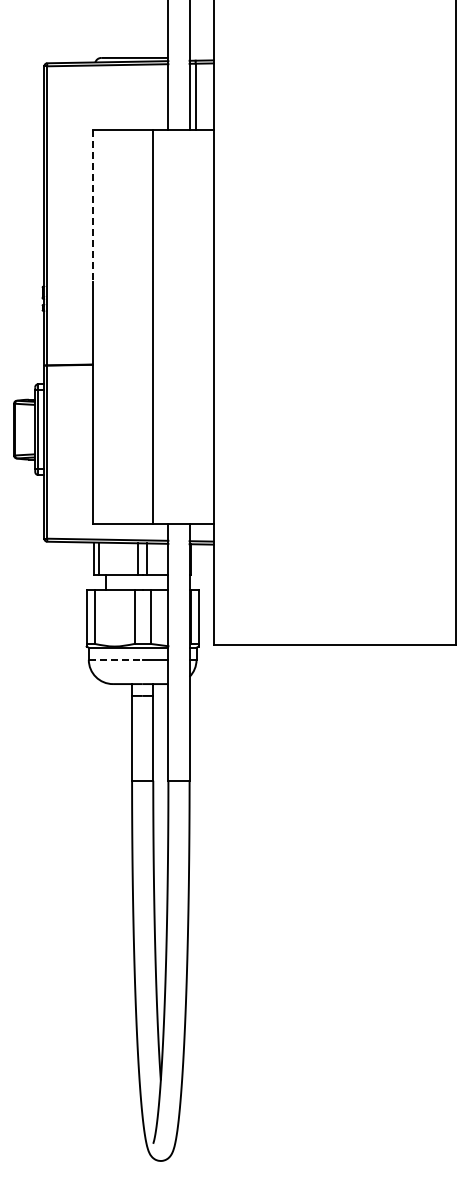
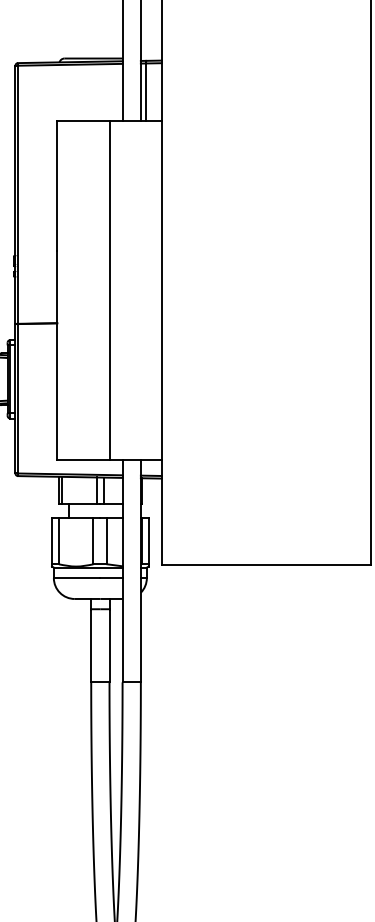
line: (92, 205) -> (57, 185), dashed -> solid
line: (115, 659) -> (76, 577), dashed -> solid

